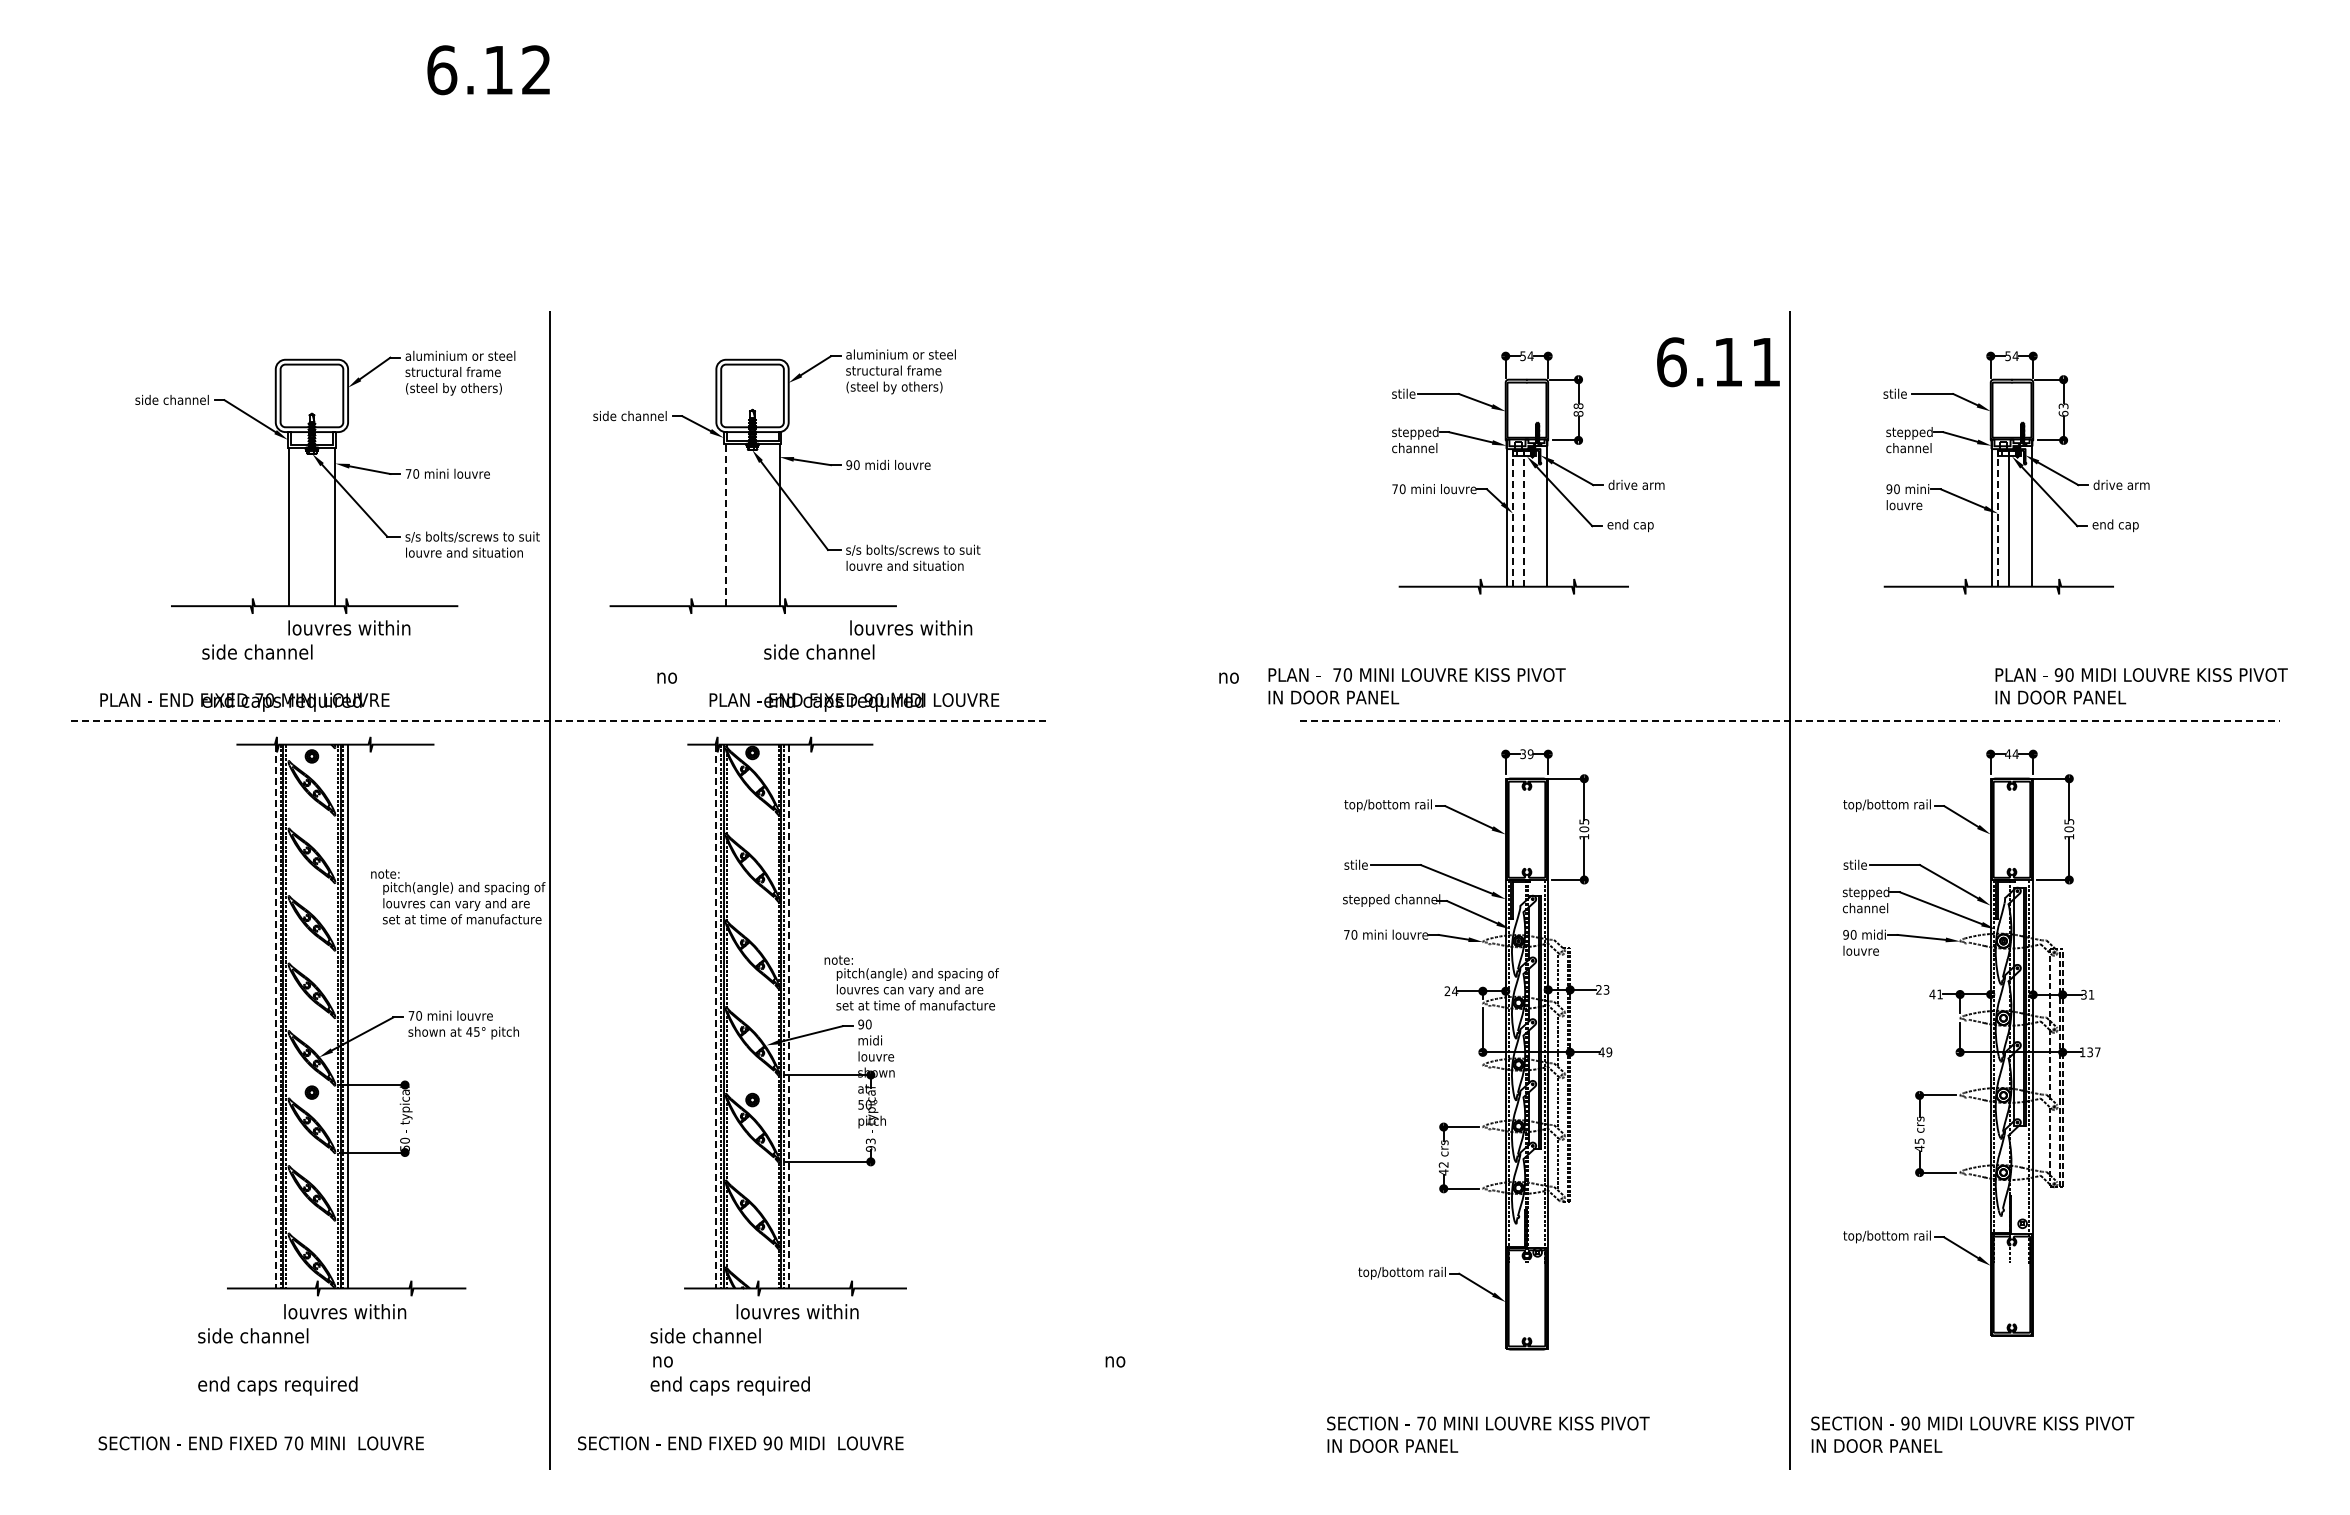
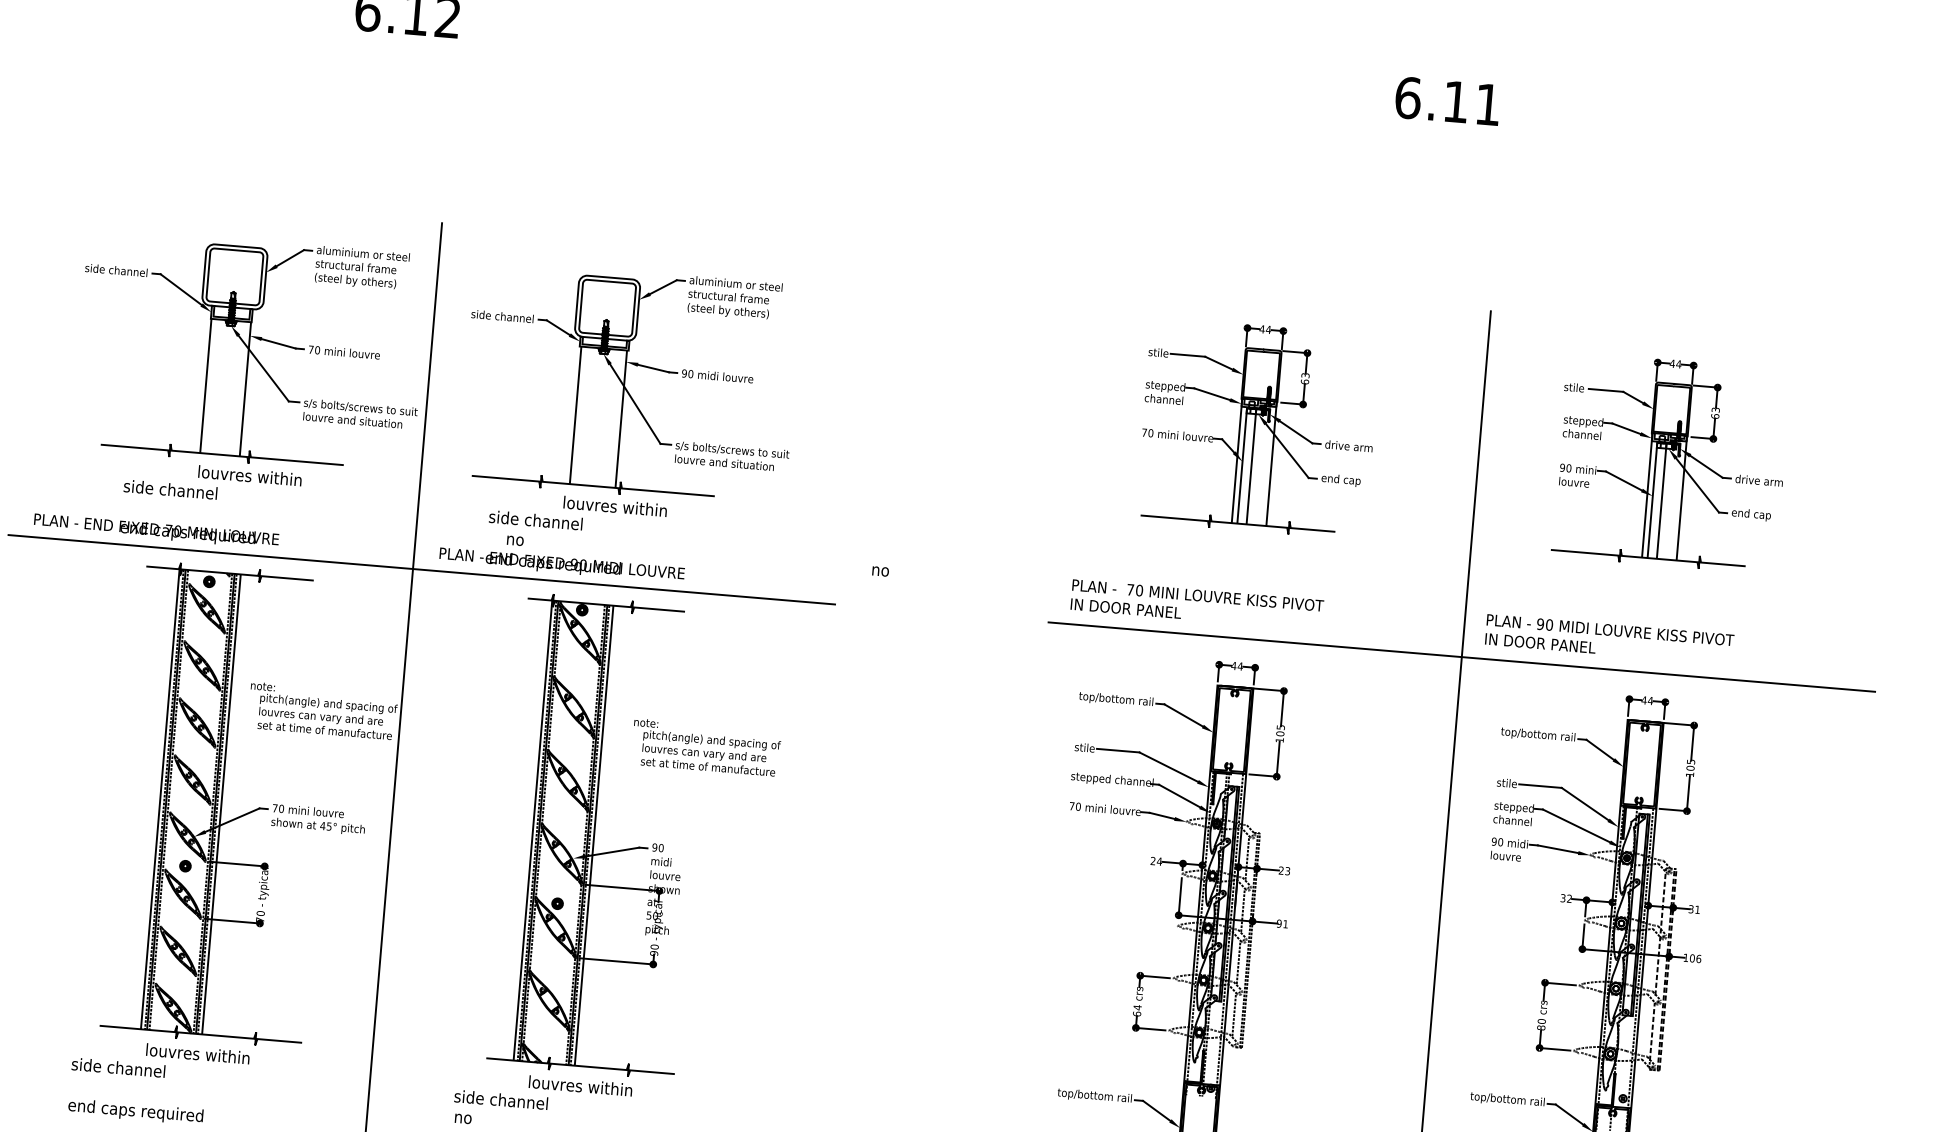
text: (1523, 356) -> (1262, 329), 54 -> 44
text: (2008, 356) -> (1672, 364), 54 -> 44
text: (1718, 362) -> (1447, 101), moved
text: (1578, 409) -> (1305, 378), 88 -> 63
line: (1513, 518) -> (1242, 465), dashed -> solid
line: (1524, 518) -> (1251, 466), dashed -> solid
line: (1998, 518) -> (1652, 500), dashed -> solid
line: (725, 524) -> (575, 415), dashed -> solid
text: (973, 665) -> (665, 542), moved
text: (1416, 686) -> (1196, 605), moved
text: (2141, 686) -> (1609, 639), moved
line: (560, 721) -> (422, 569), dashed -> solid
line: (1789, 721) -> (1461, 657), dashed -> solid
text: (1526, 754) -> (1236, 666), 39 -> 44
text: (911, 982) -> (706, 747), moved
text: (1935, 994) -> (1565, 898), 41 -> 32
line: (275, 1016) -> (160, 799), dashed -> solid
line: (716, 1016) -> (533, 830), dashed -> solid
line: (788, 1016) -> (593, 835), dashed -> solid
text: (1605, 1052) -> (1282, 924), 49 -> 91
text: (2093, 1052) -> (1695, 958), 137 -> 106
text: (870, 1141) -> (654, 947), 93 -> 90
text: (1919, 1144) -> (1541, 1024), 45 -> 80
text: (404, 1147) -> (259, 919), 50 -> 70
text: (1443, 1168) -> (1137, 1010), 42 -> 64

